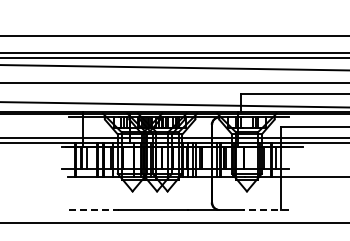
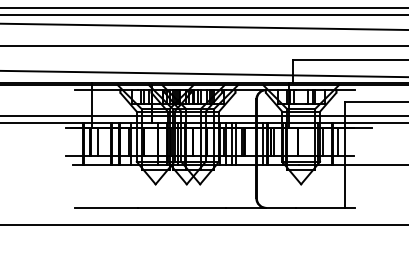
line: (93, 209) -> (105, 207), dashed -> solid
line: (265, 209) -> (324, 207), dashed -> solid

